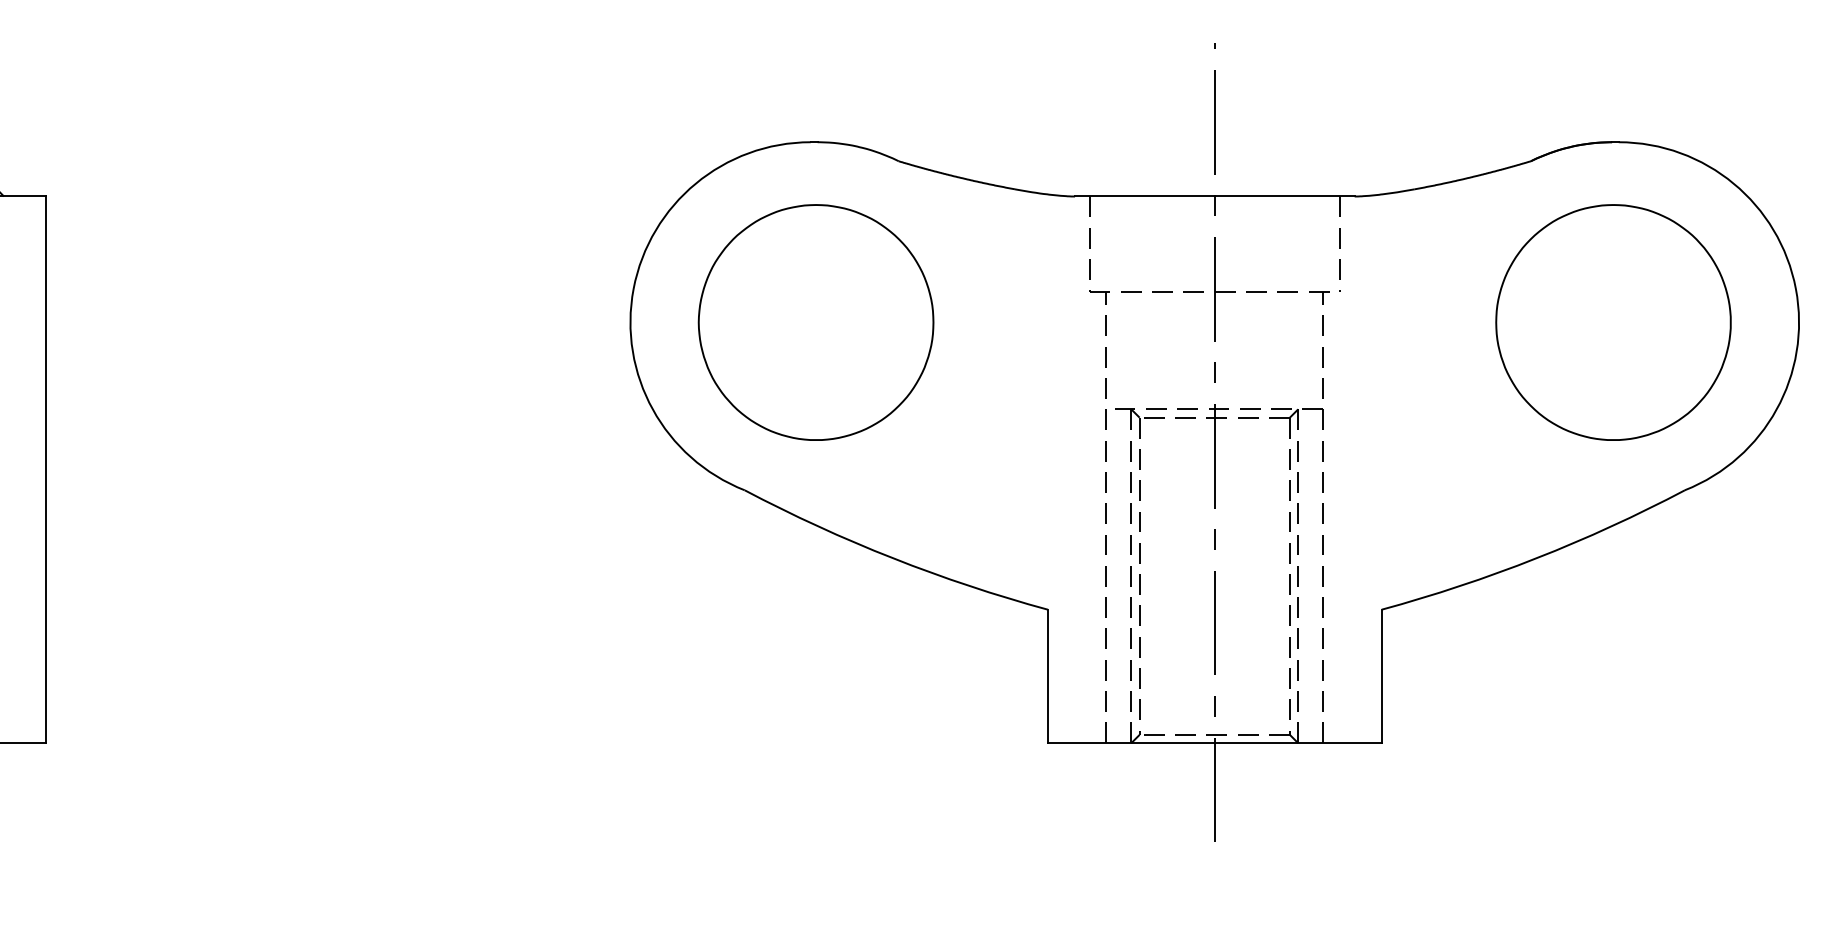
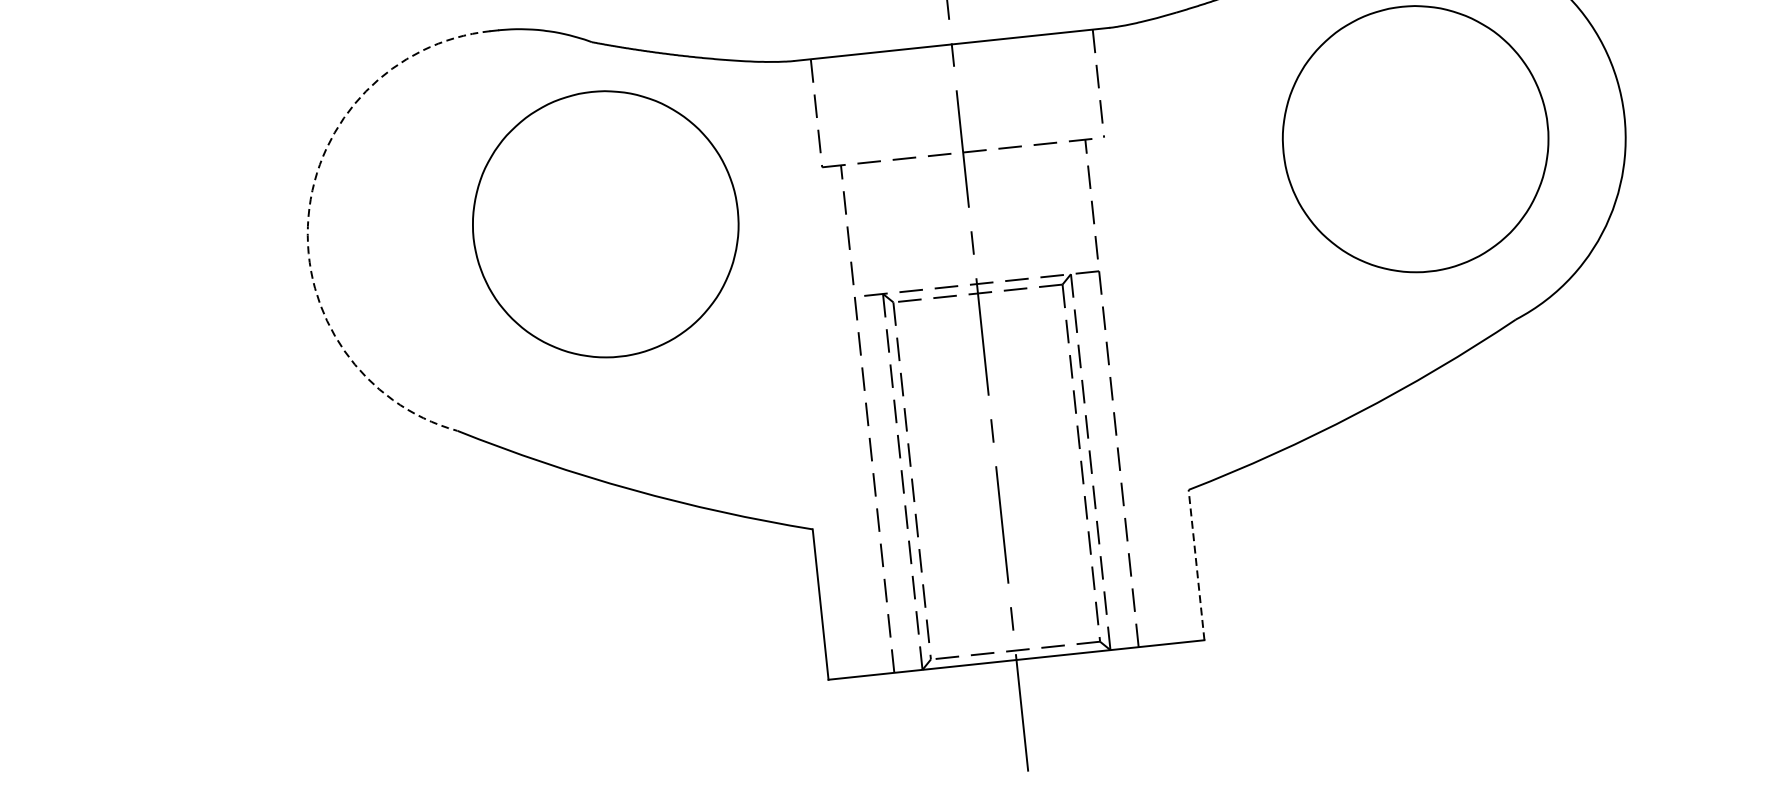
arc: (633, 288) -> (308, 216), solid -> dashed
part: (815, 322) -> (605, 224), moved
line: (1381, 676) -> (1196, 565), solid -> dashed

